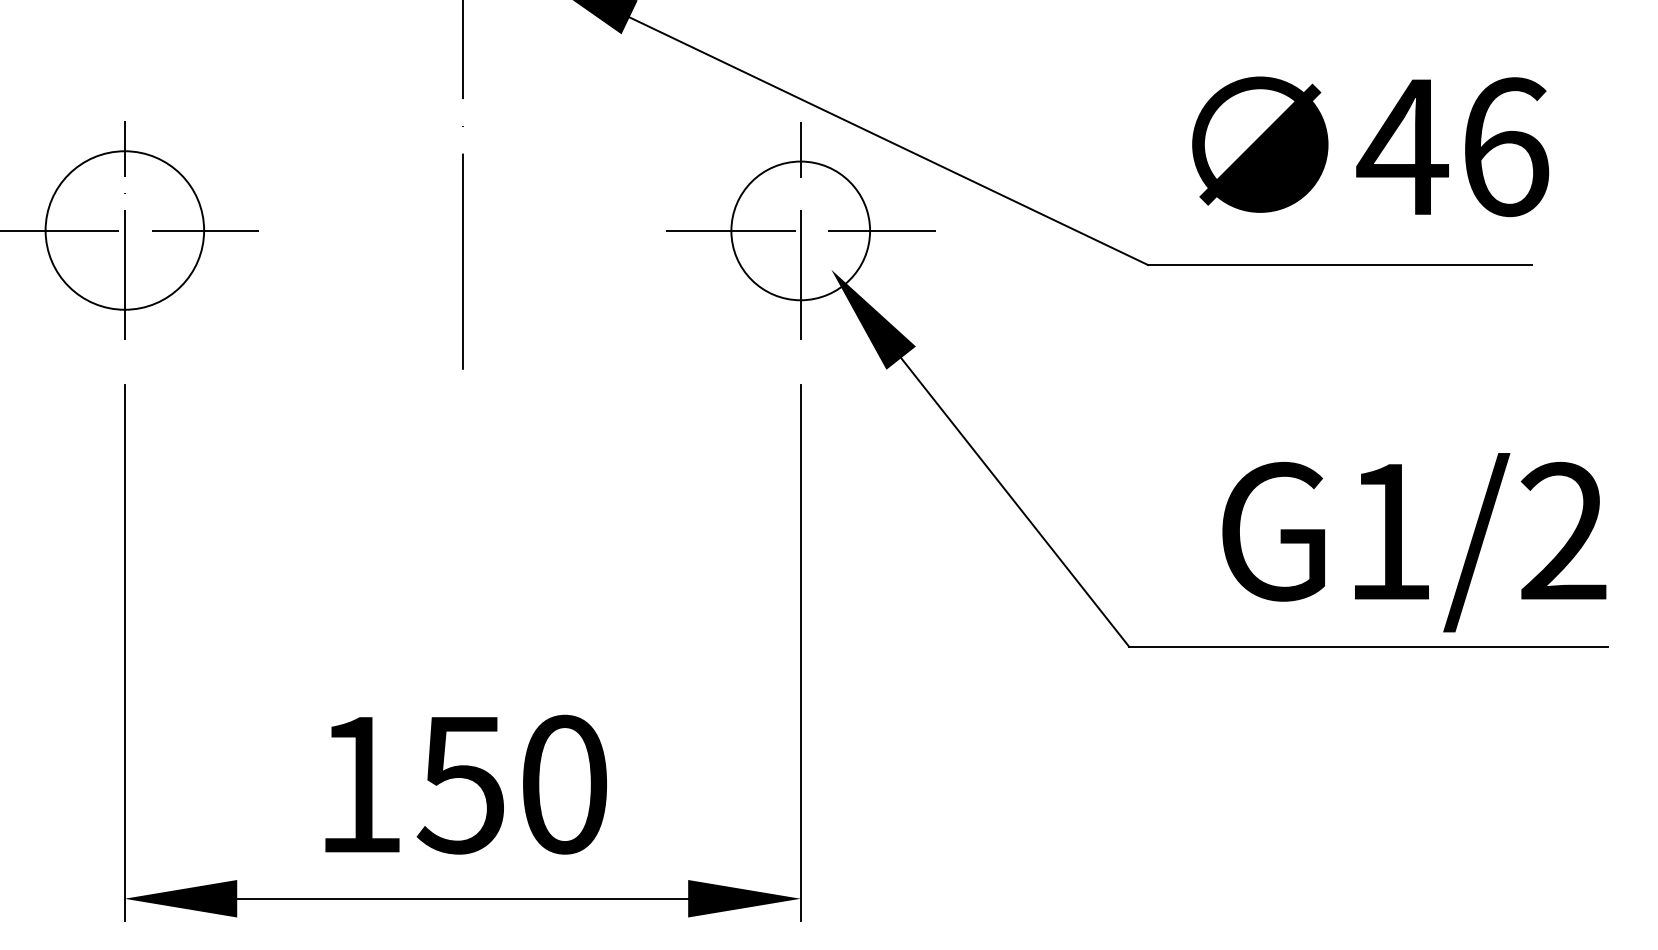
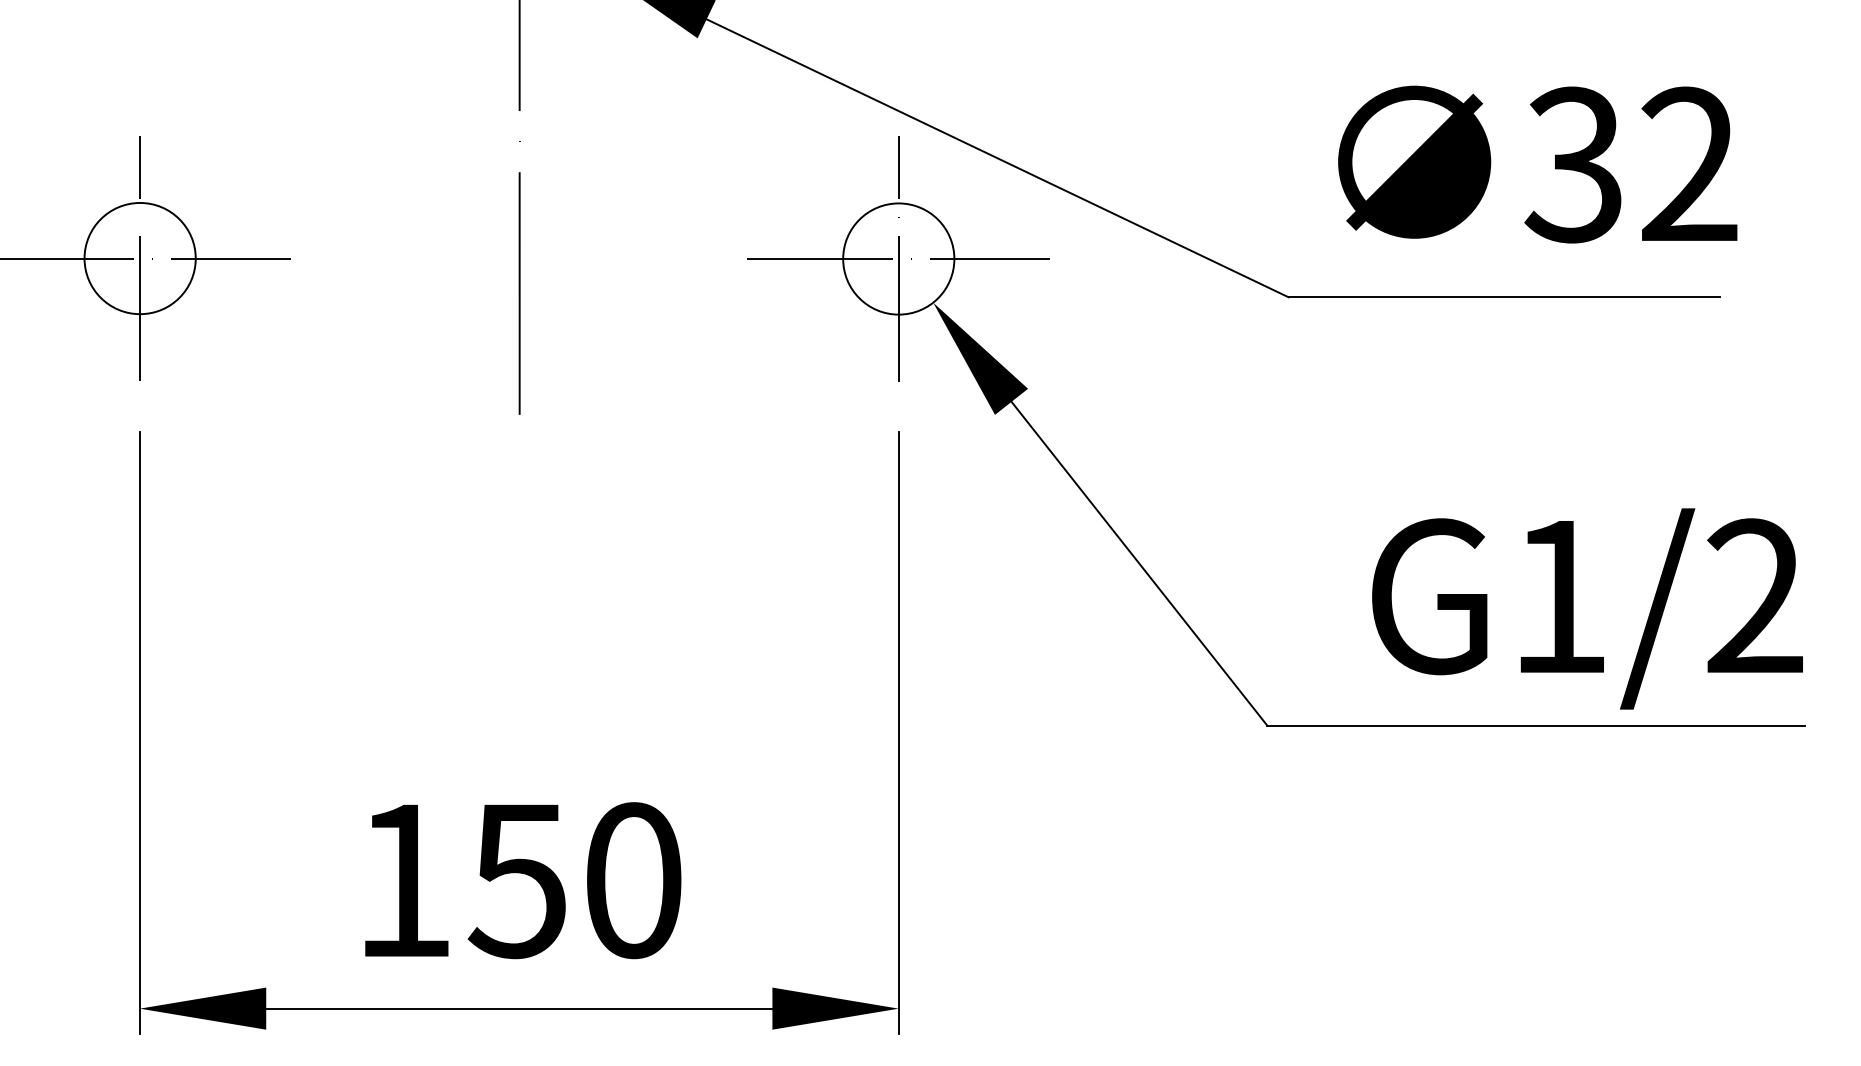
text: (1452, 146) -> (1630, 164), 46 -> 32
circle: (124, 230) -> (139, 258), size x0.62
circle: (800, 230) -> (898, 258), size x0.71

